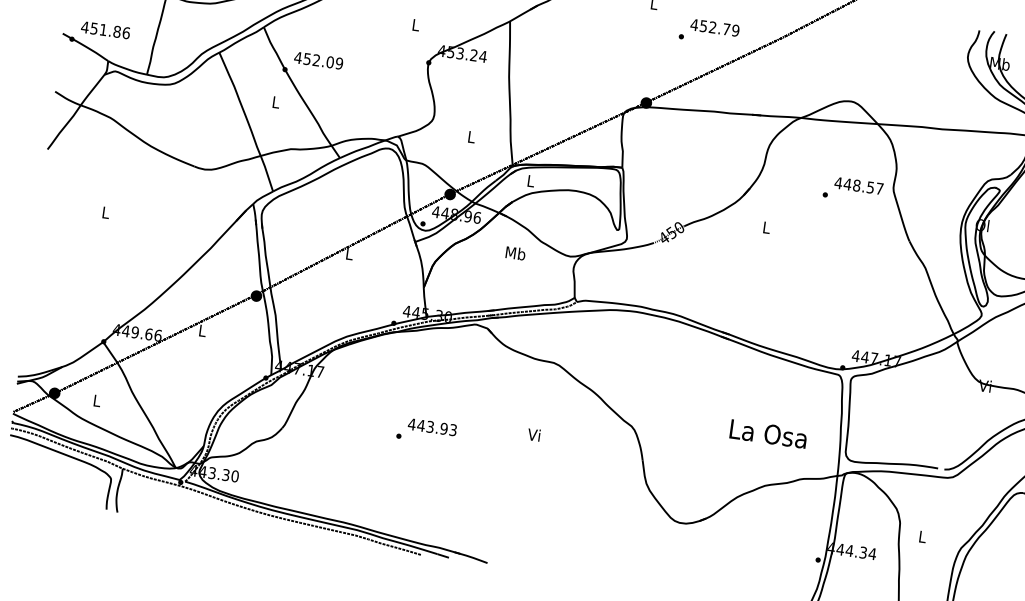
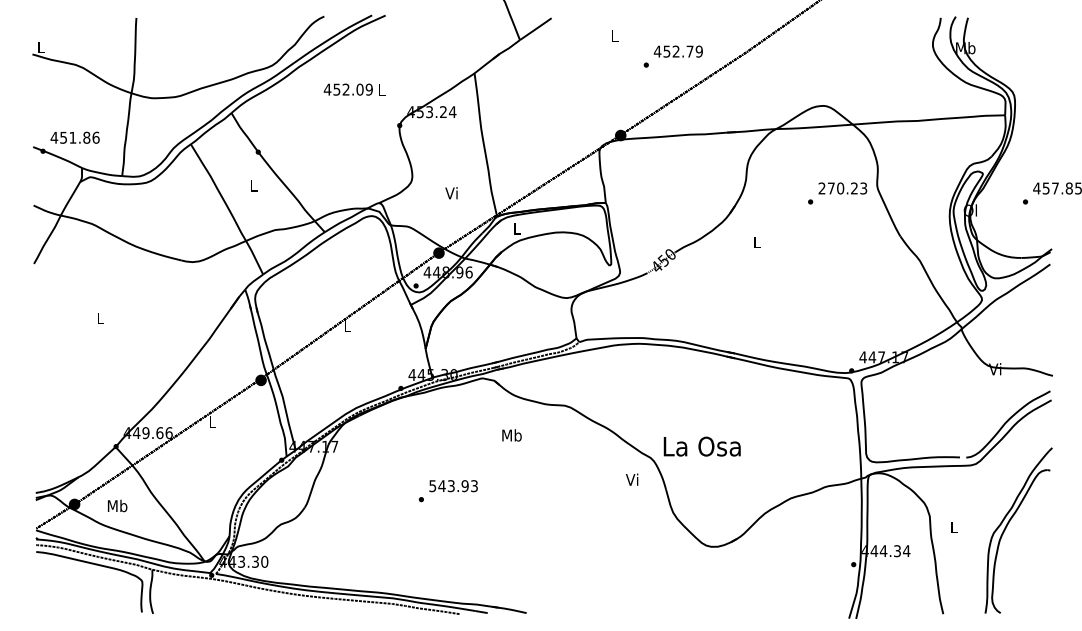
text: (317, 60) -> (347, 89), moved
text: (470, 137) -> (451, 193), L -> Vi
text: (858, 185) -> (842, 188), 448.57 -> 270.23
text: (515, 253) -> (511, 435), moved
text: (97, 400) -> (117, 505), L -> Mb
text: (411, 424) -> (432, 486), 443.93 -> 543.93
text: (767, 433) -> (701, 446), moved
text: (534, 434) -> (632, 479), moved

